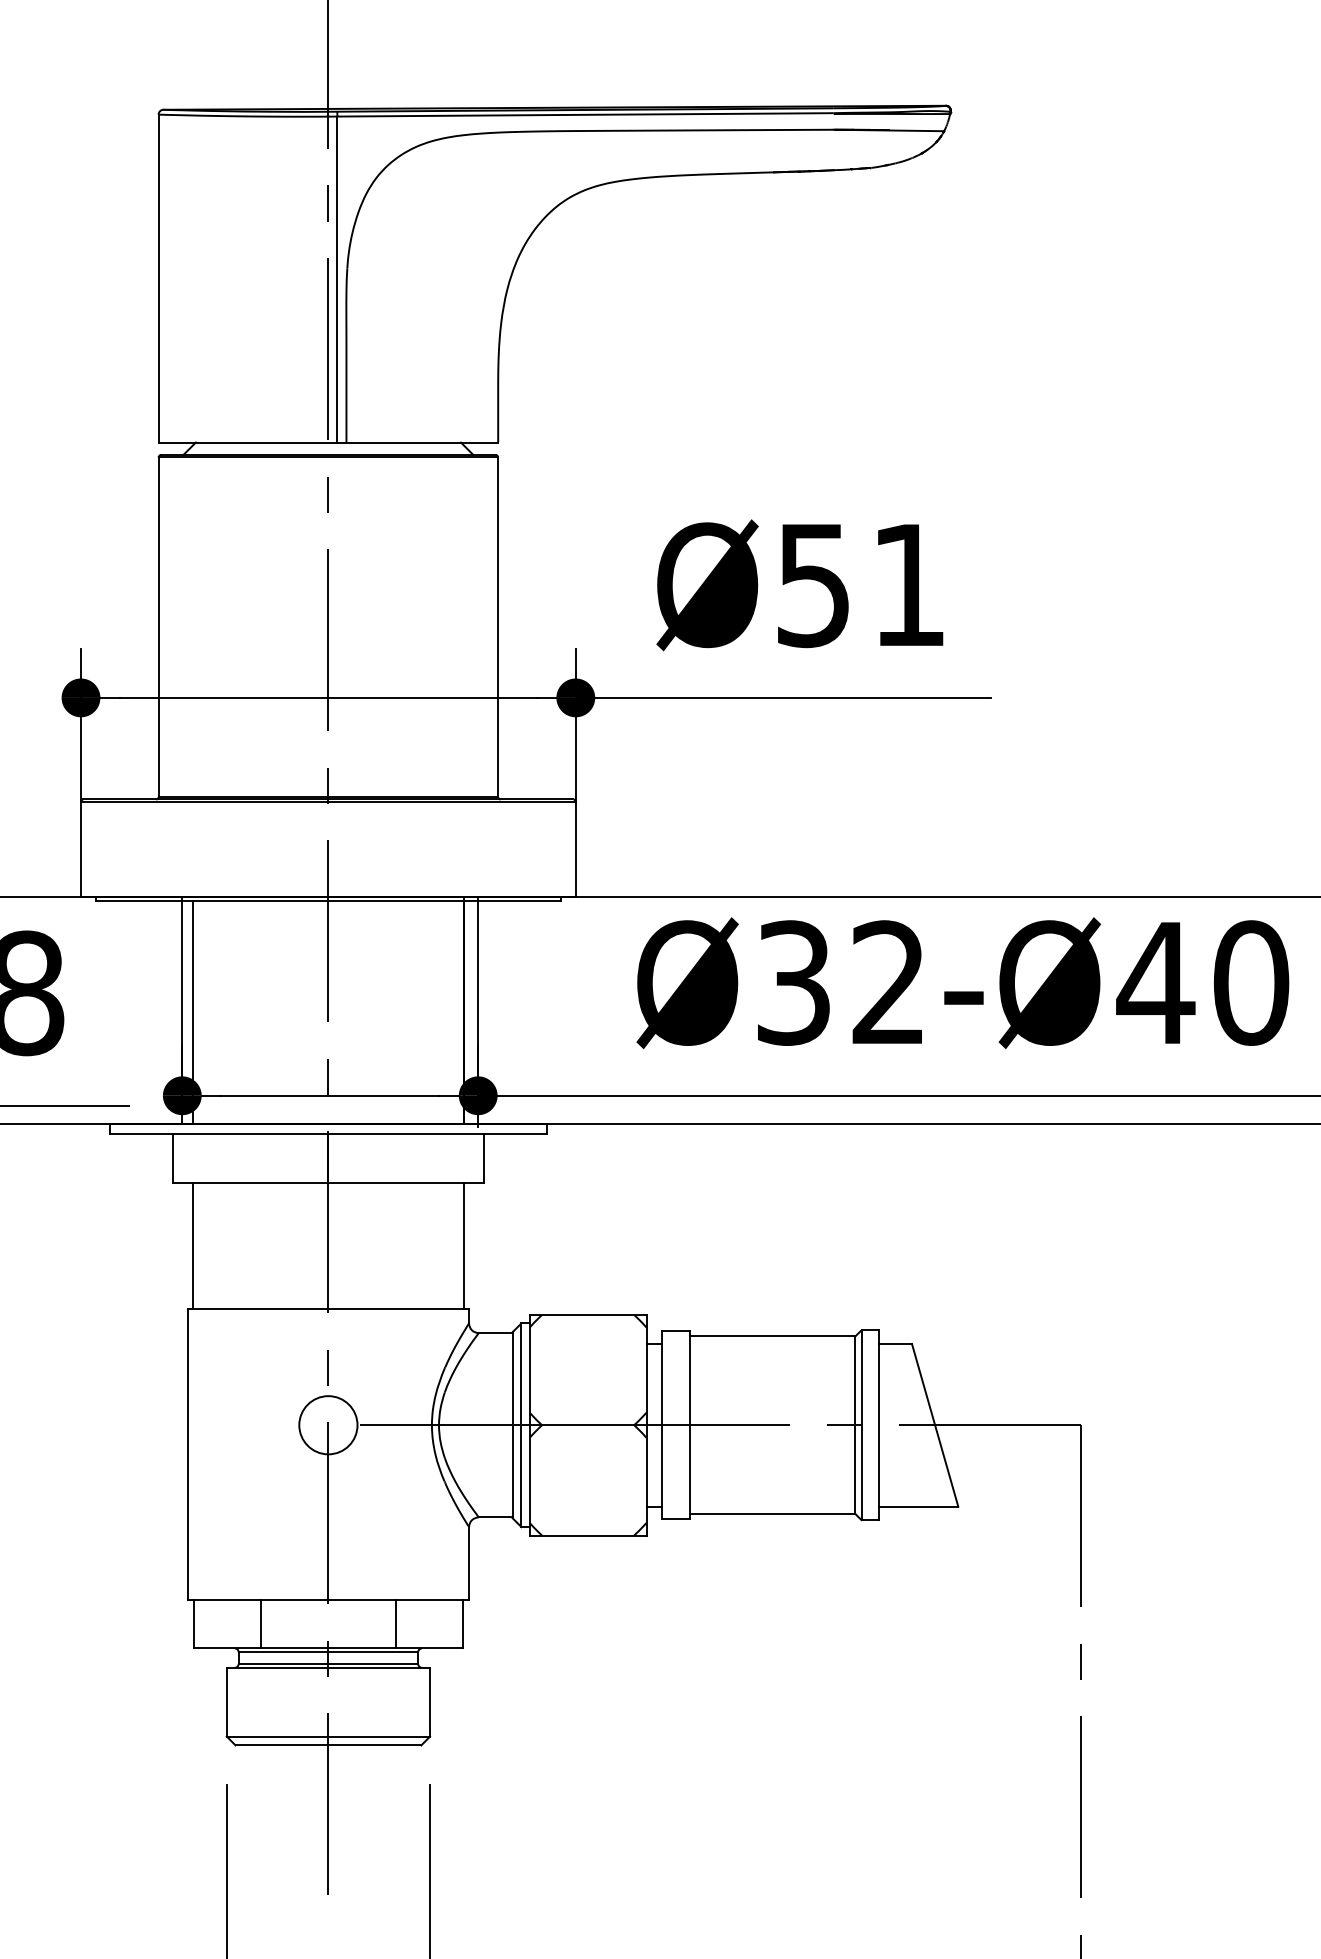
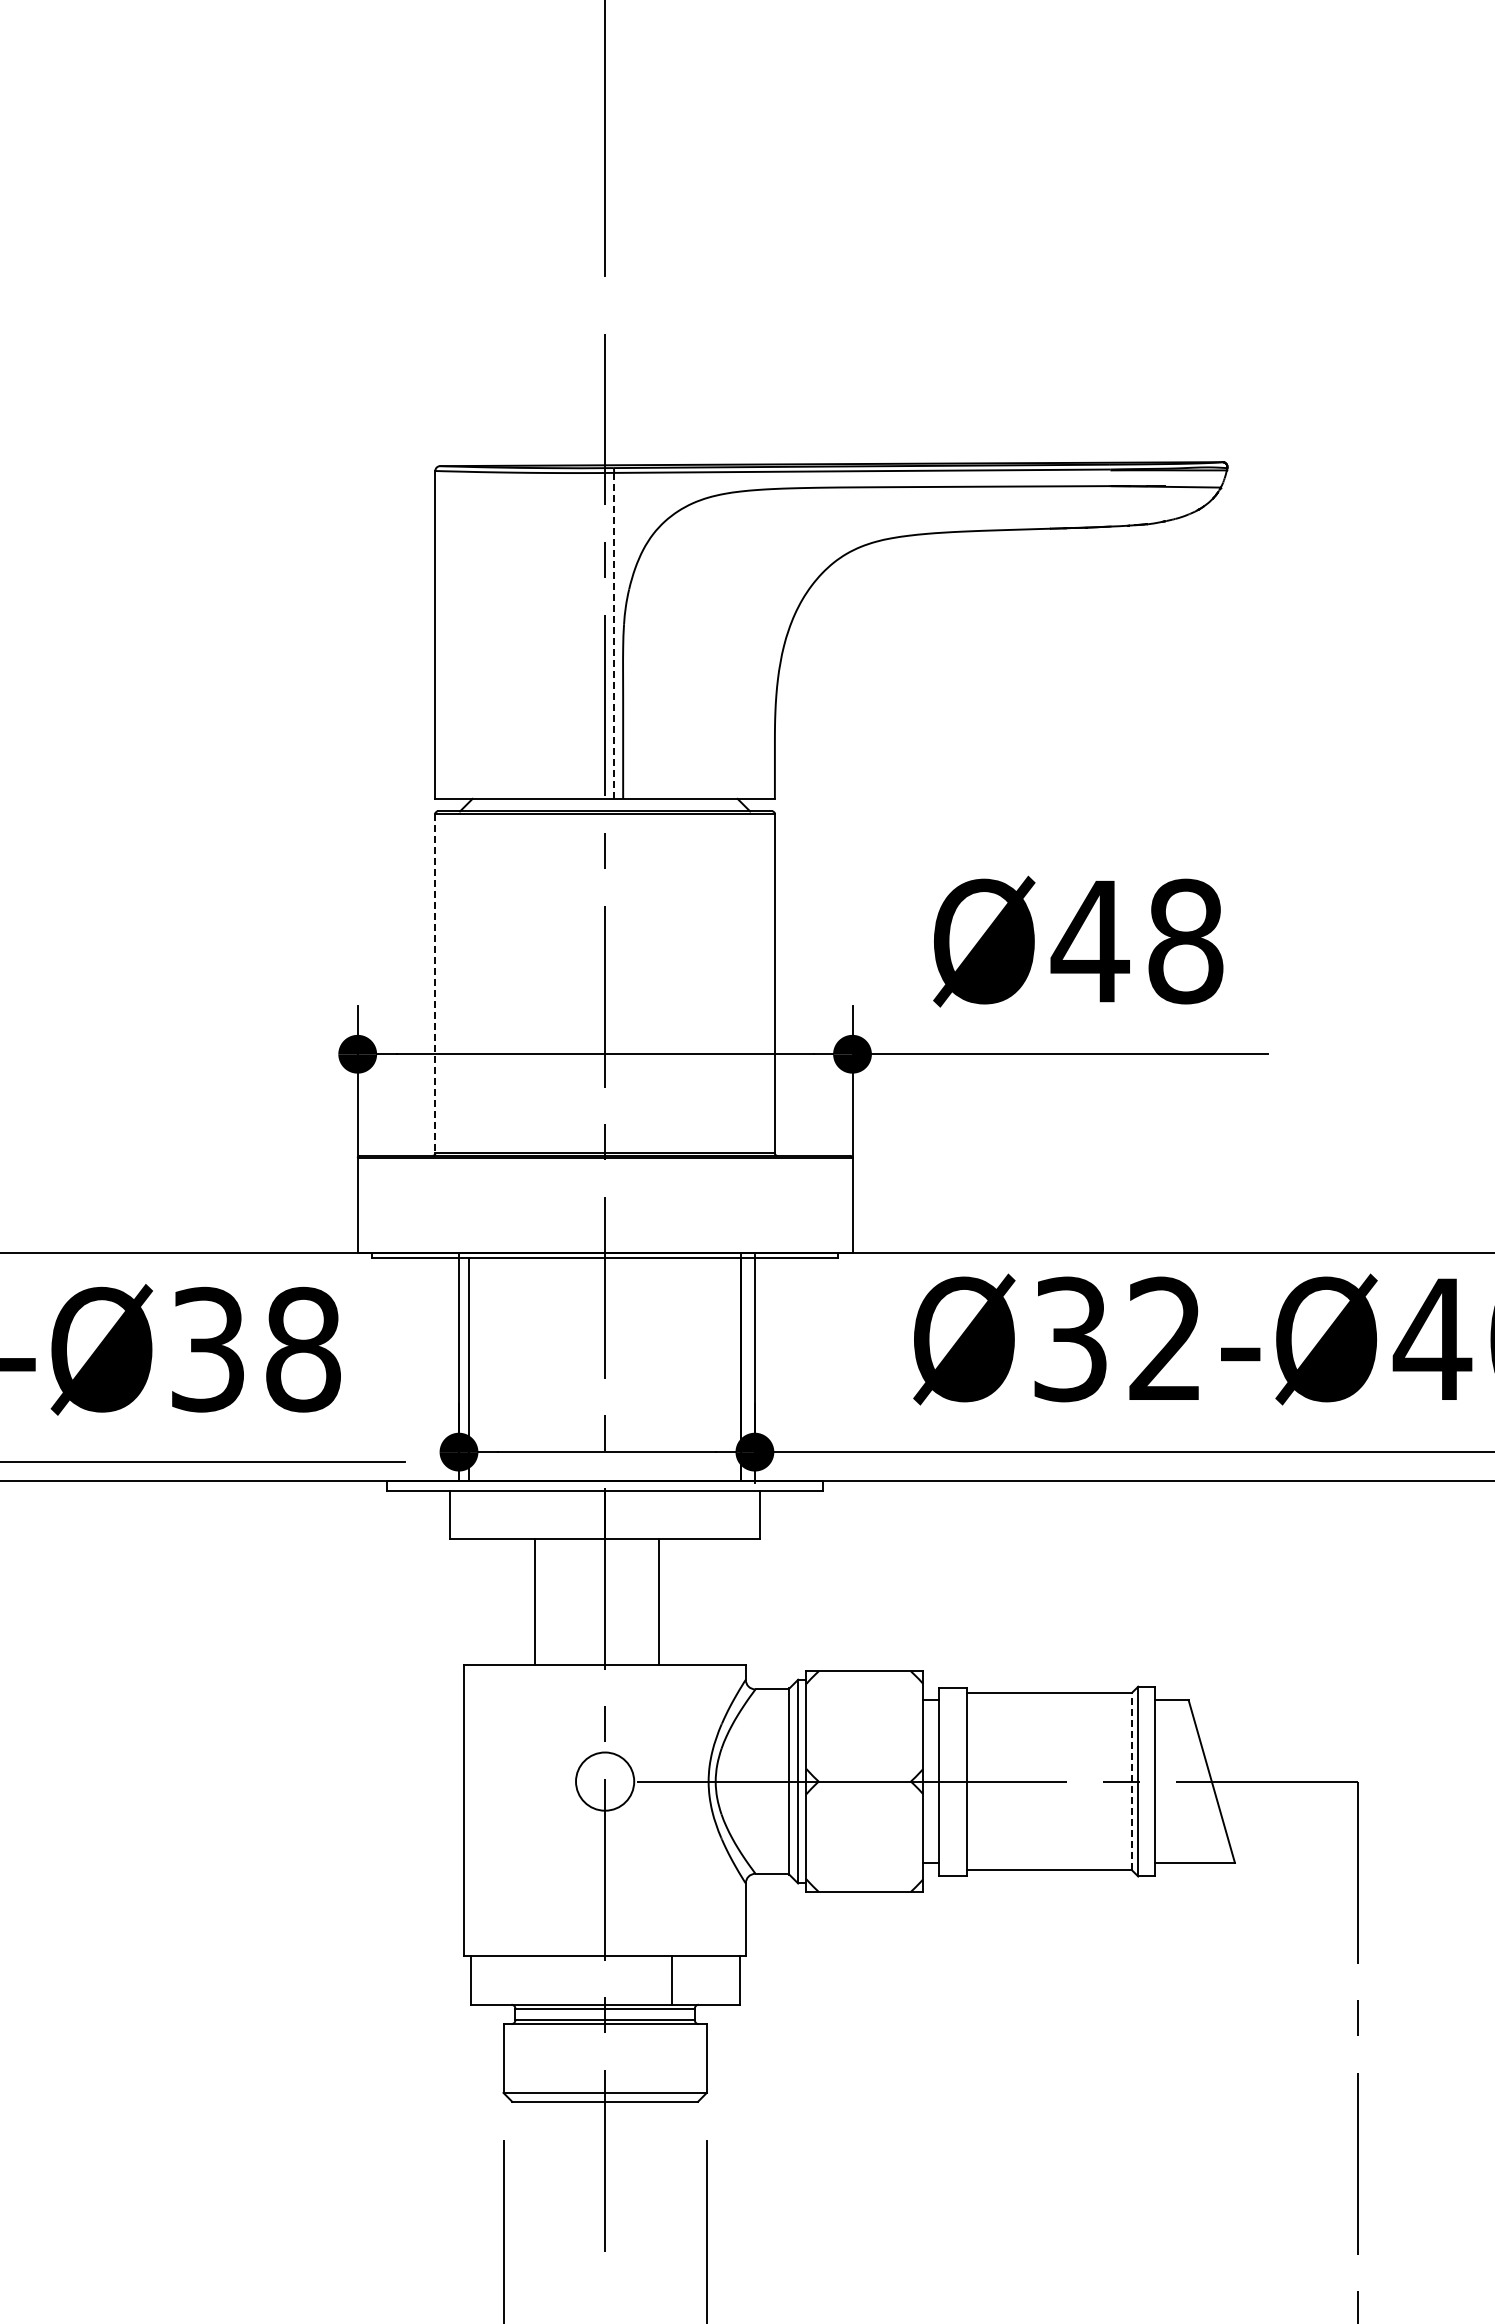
line: (337, 279) -> (614, 635), solid -> dashed
text: (859, 585) -> (1136, 941), Ø51 -> Ø48
line: (158, 627) -> (435, 983), solid -> dashed
line: (192, 1246) -> (535, 1602), moved
line: (463, 1246) -> (658, 1602), moved
line: (855, 1425) -> (1132, 1781), solid -> dashed
line: (260, 1624) -> (537, 1980), removed

